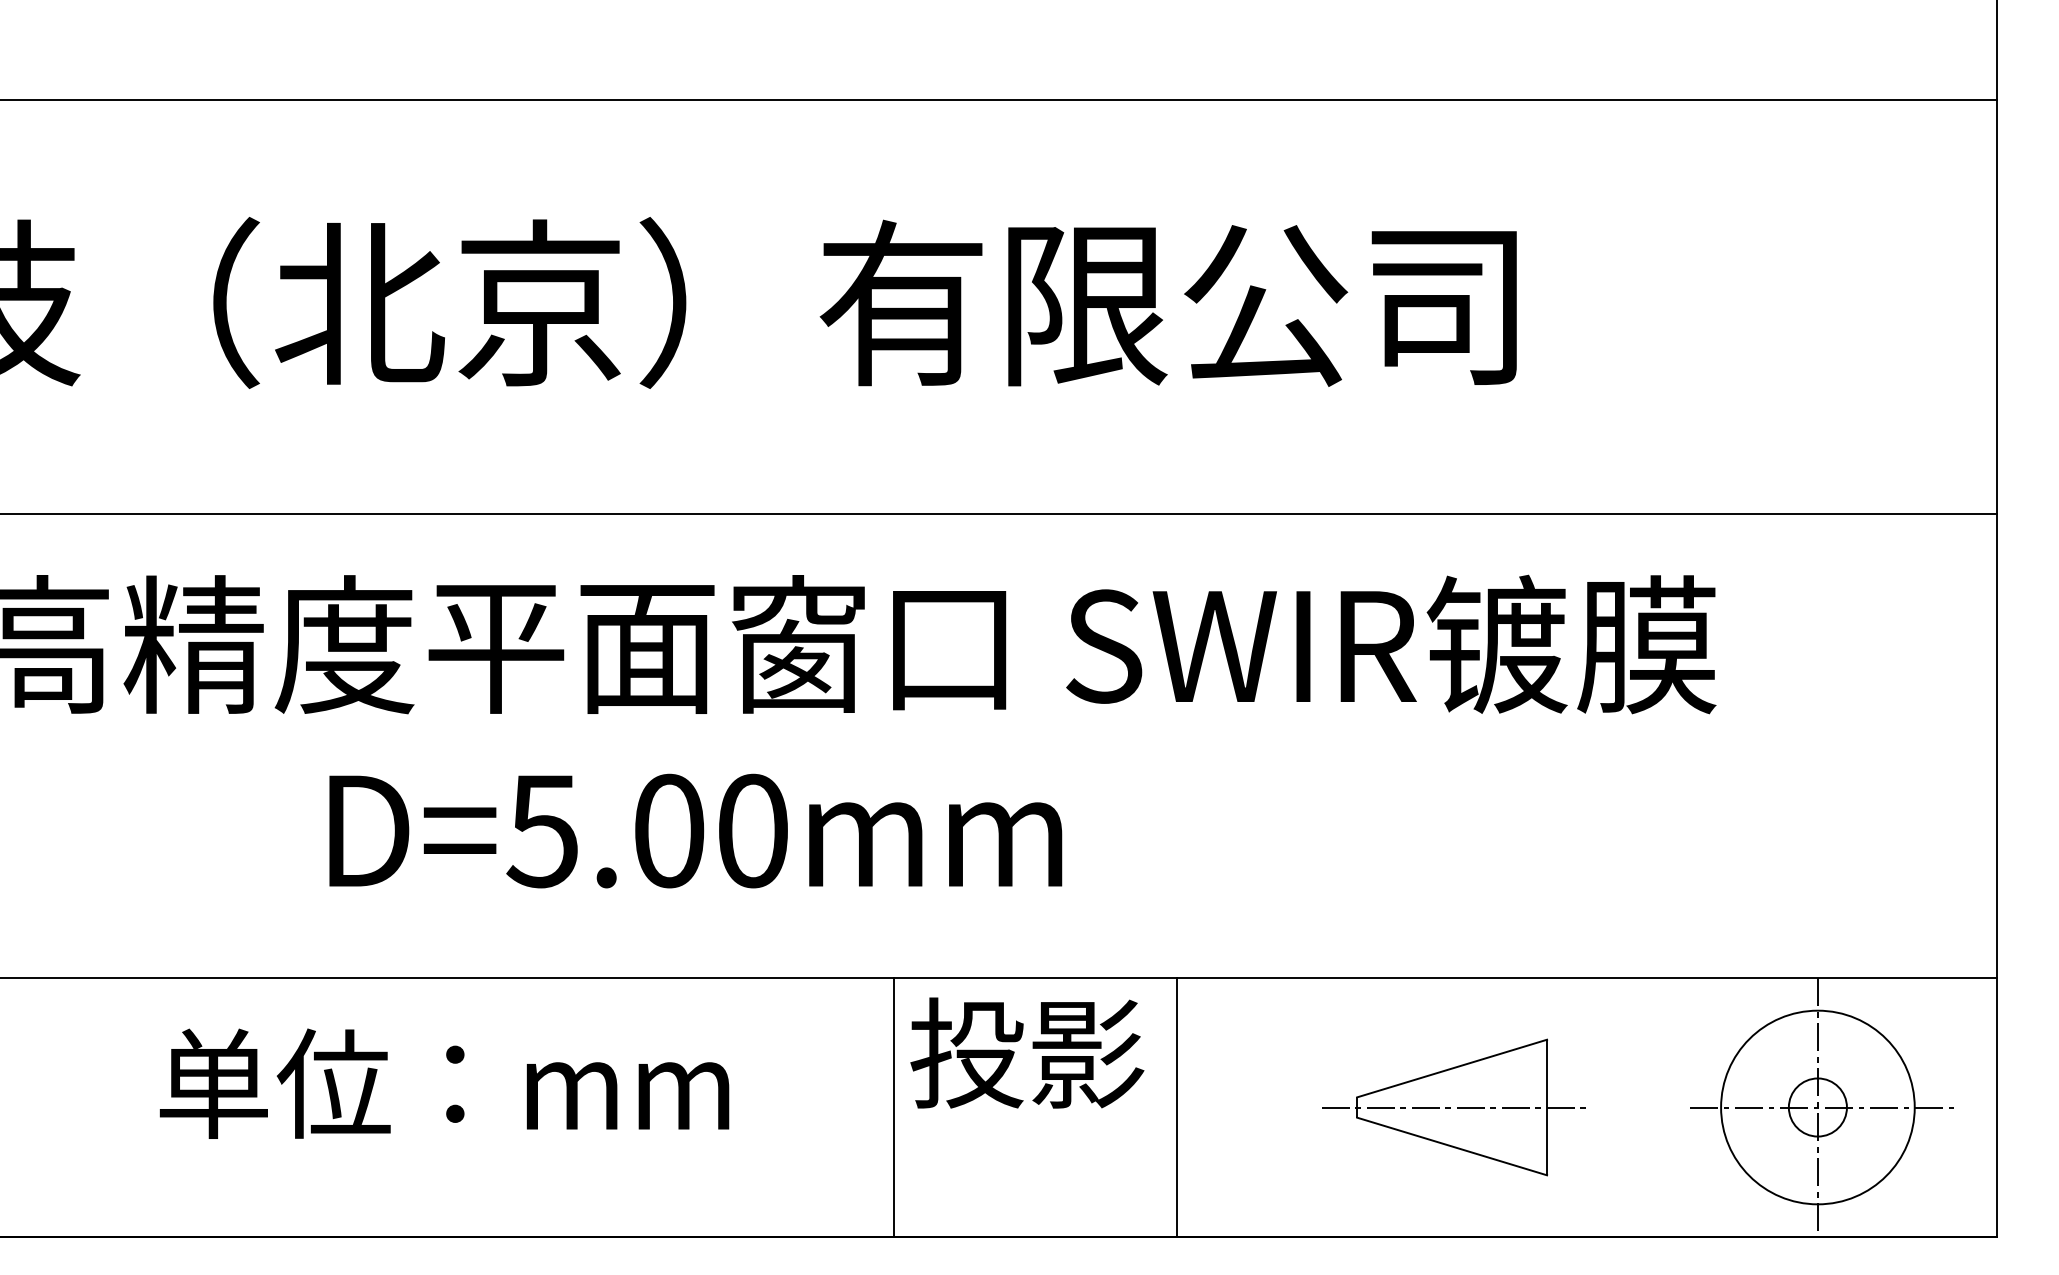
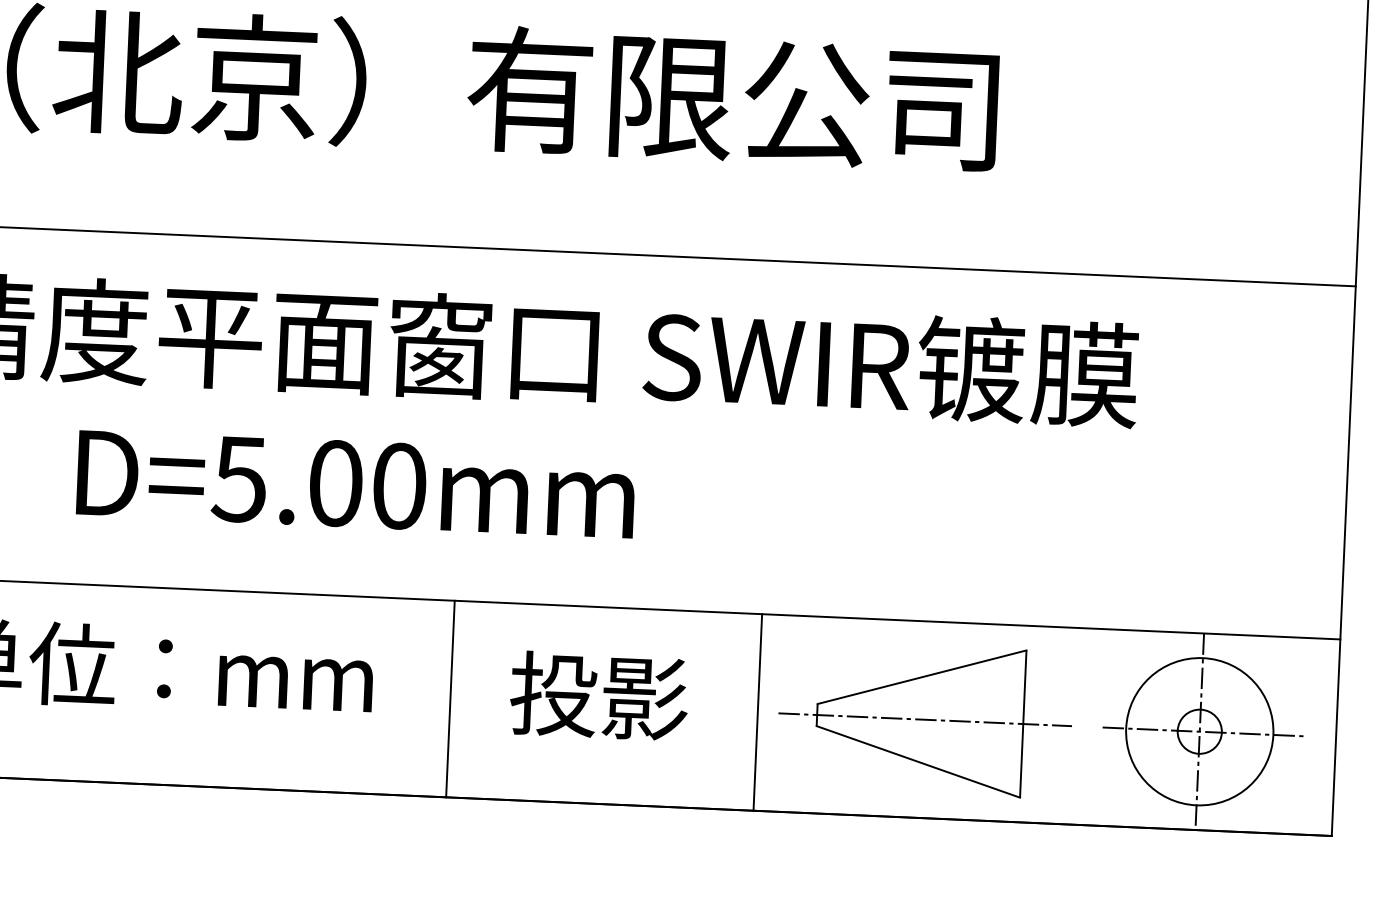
text: (1027, 1052) -> (599, 695), moved
line: (894, 1107) -> (450, 699), moved
line: (1177, 1107) -> (757, 712), moved
part: (1456, 1107) -> (925, 719), size x1.43

